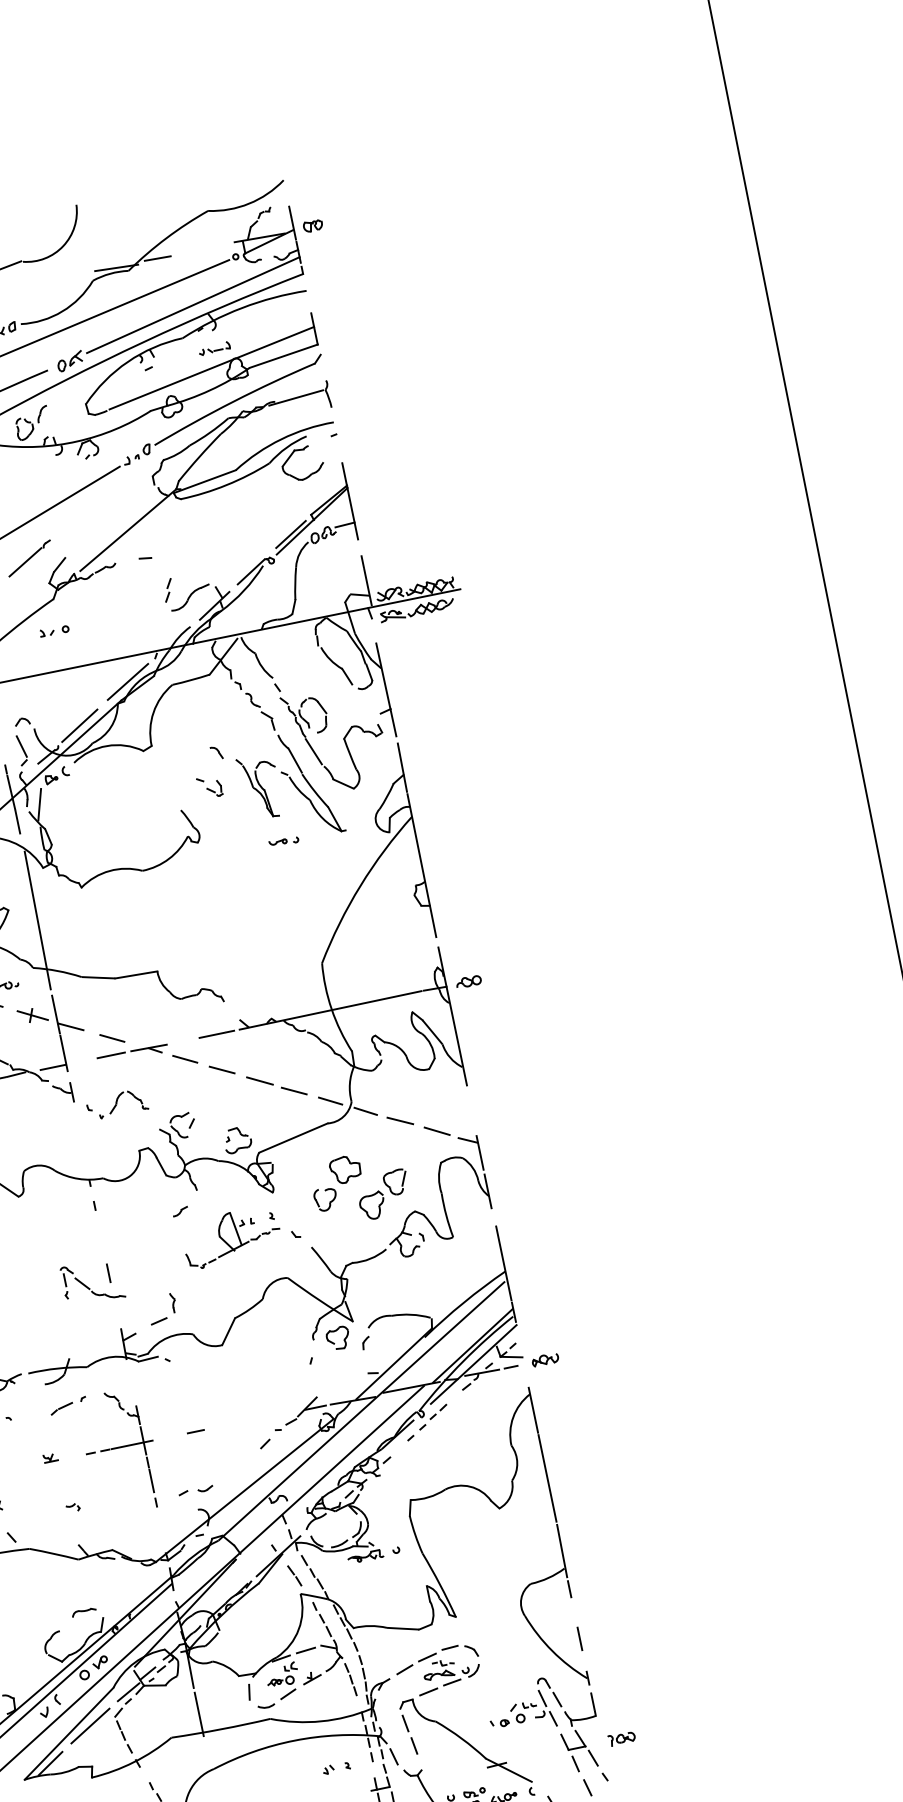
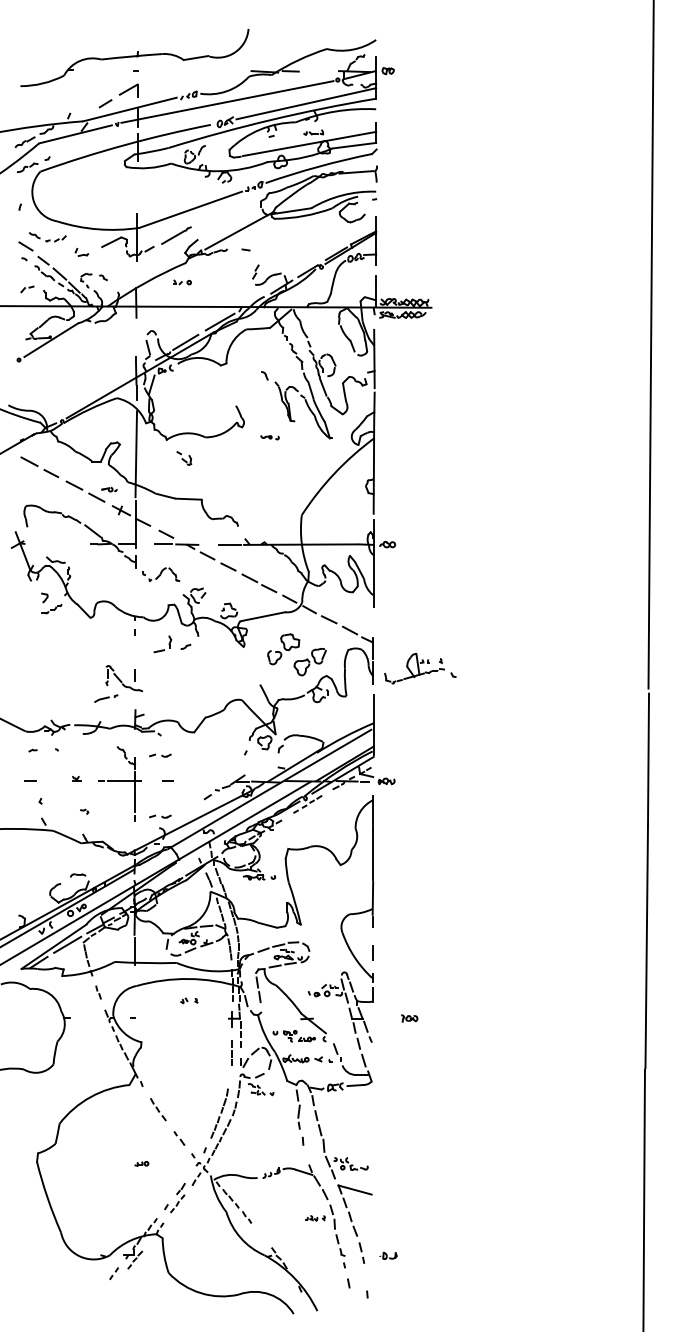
part: (210, 787) -> (184, 458), moved
part: (283, 841) -> (269, 437), moved
part: (241, 1234) -> (420, 668), moved
part: (162, 1309) -> (162, 644), moved
part: (175, 1393) -> (160, 755), added
part: (68, 1405) -> (106, 698), moved
part: (621, 1738) -> (409, 1018), moved
part: (336, 1767) -> (189, 1000), moved

